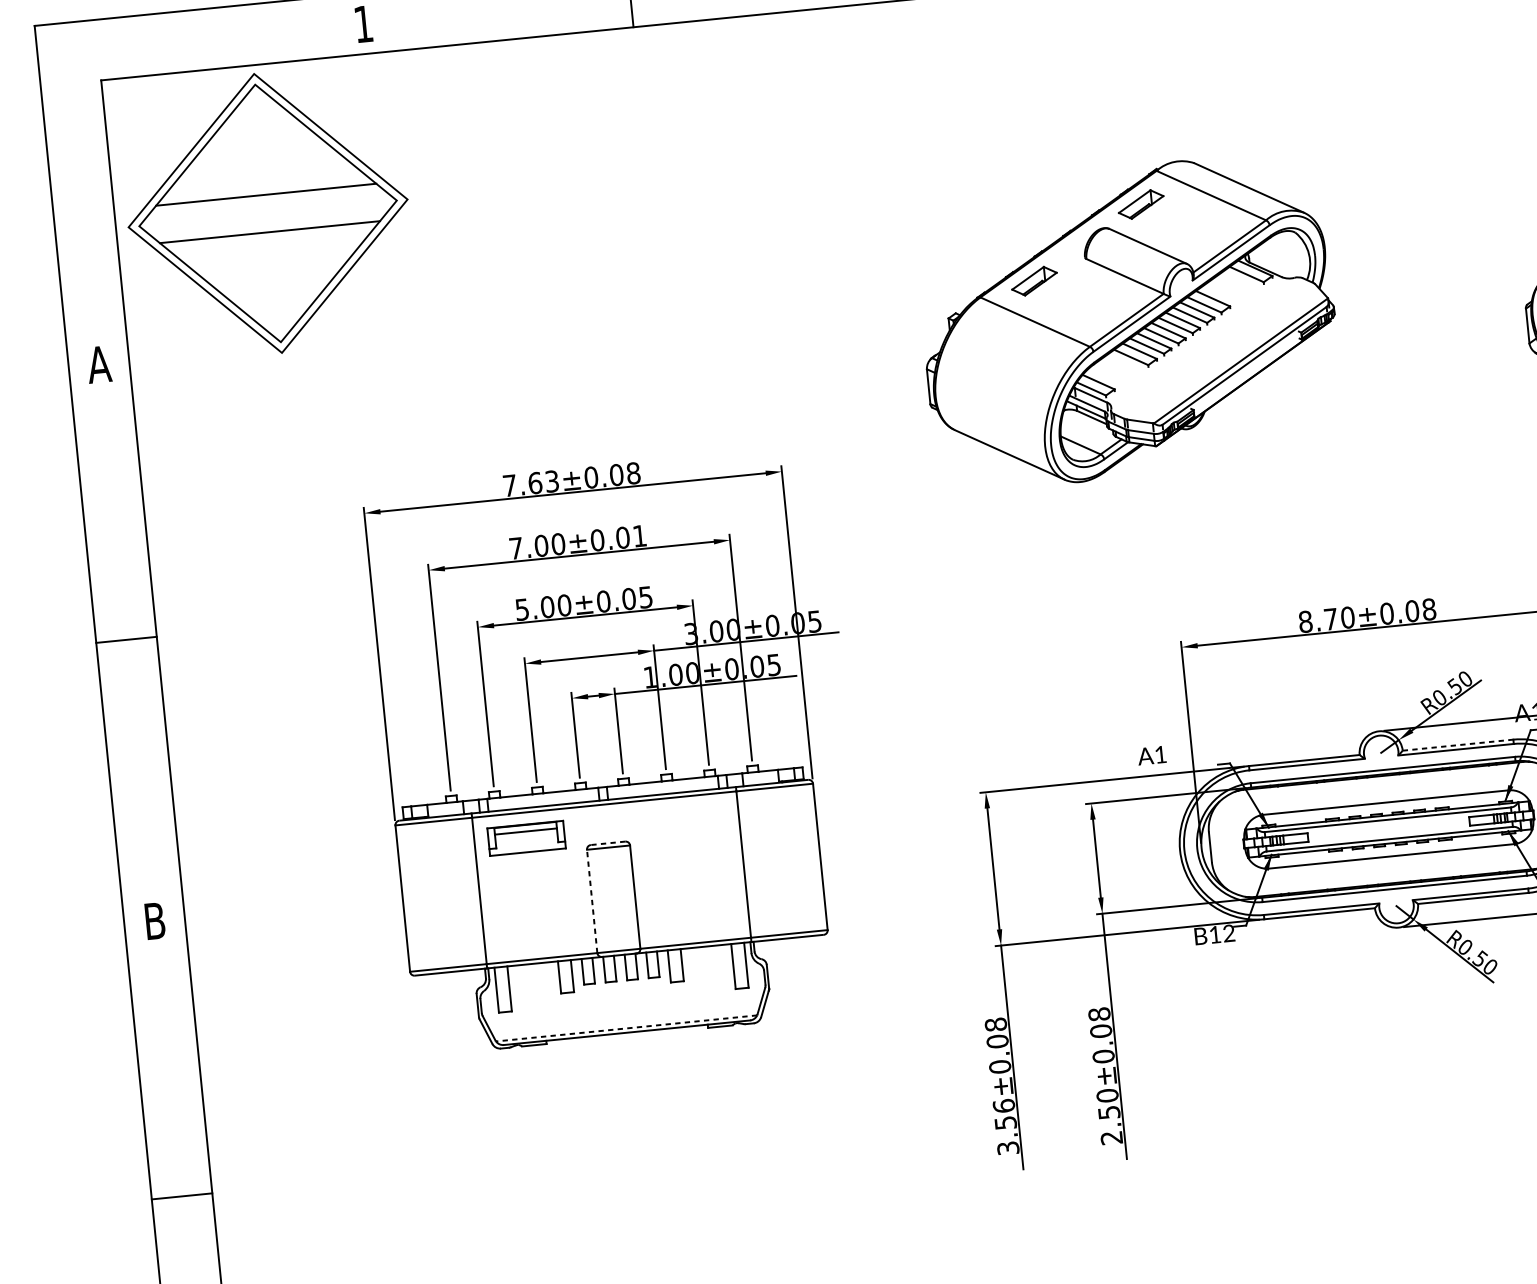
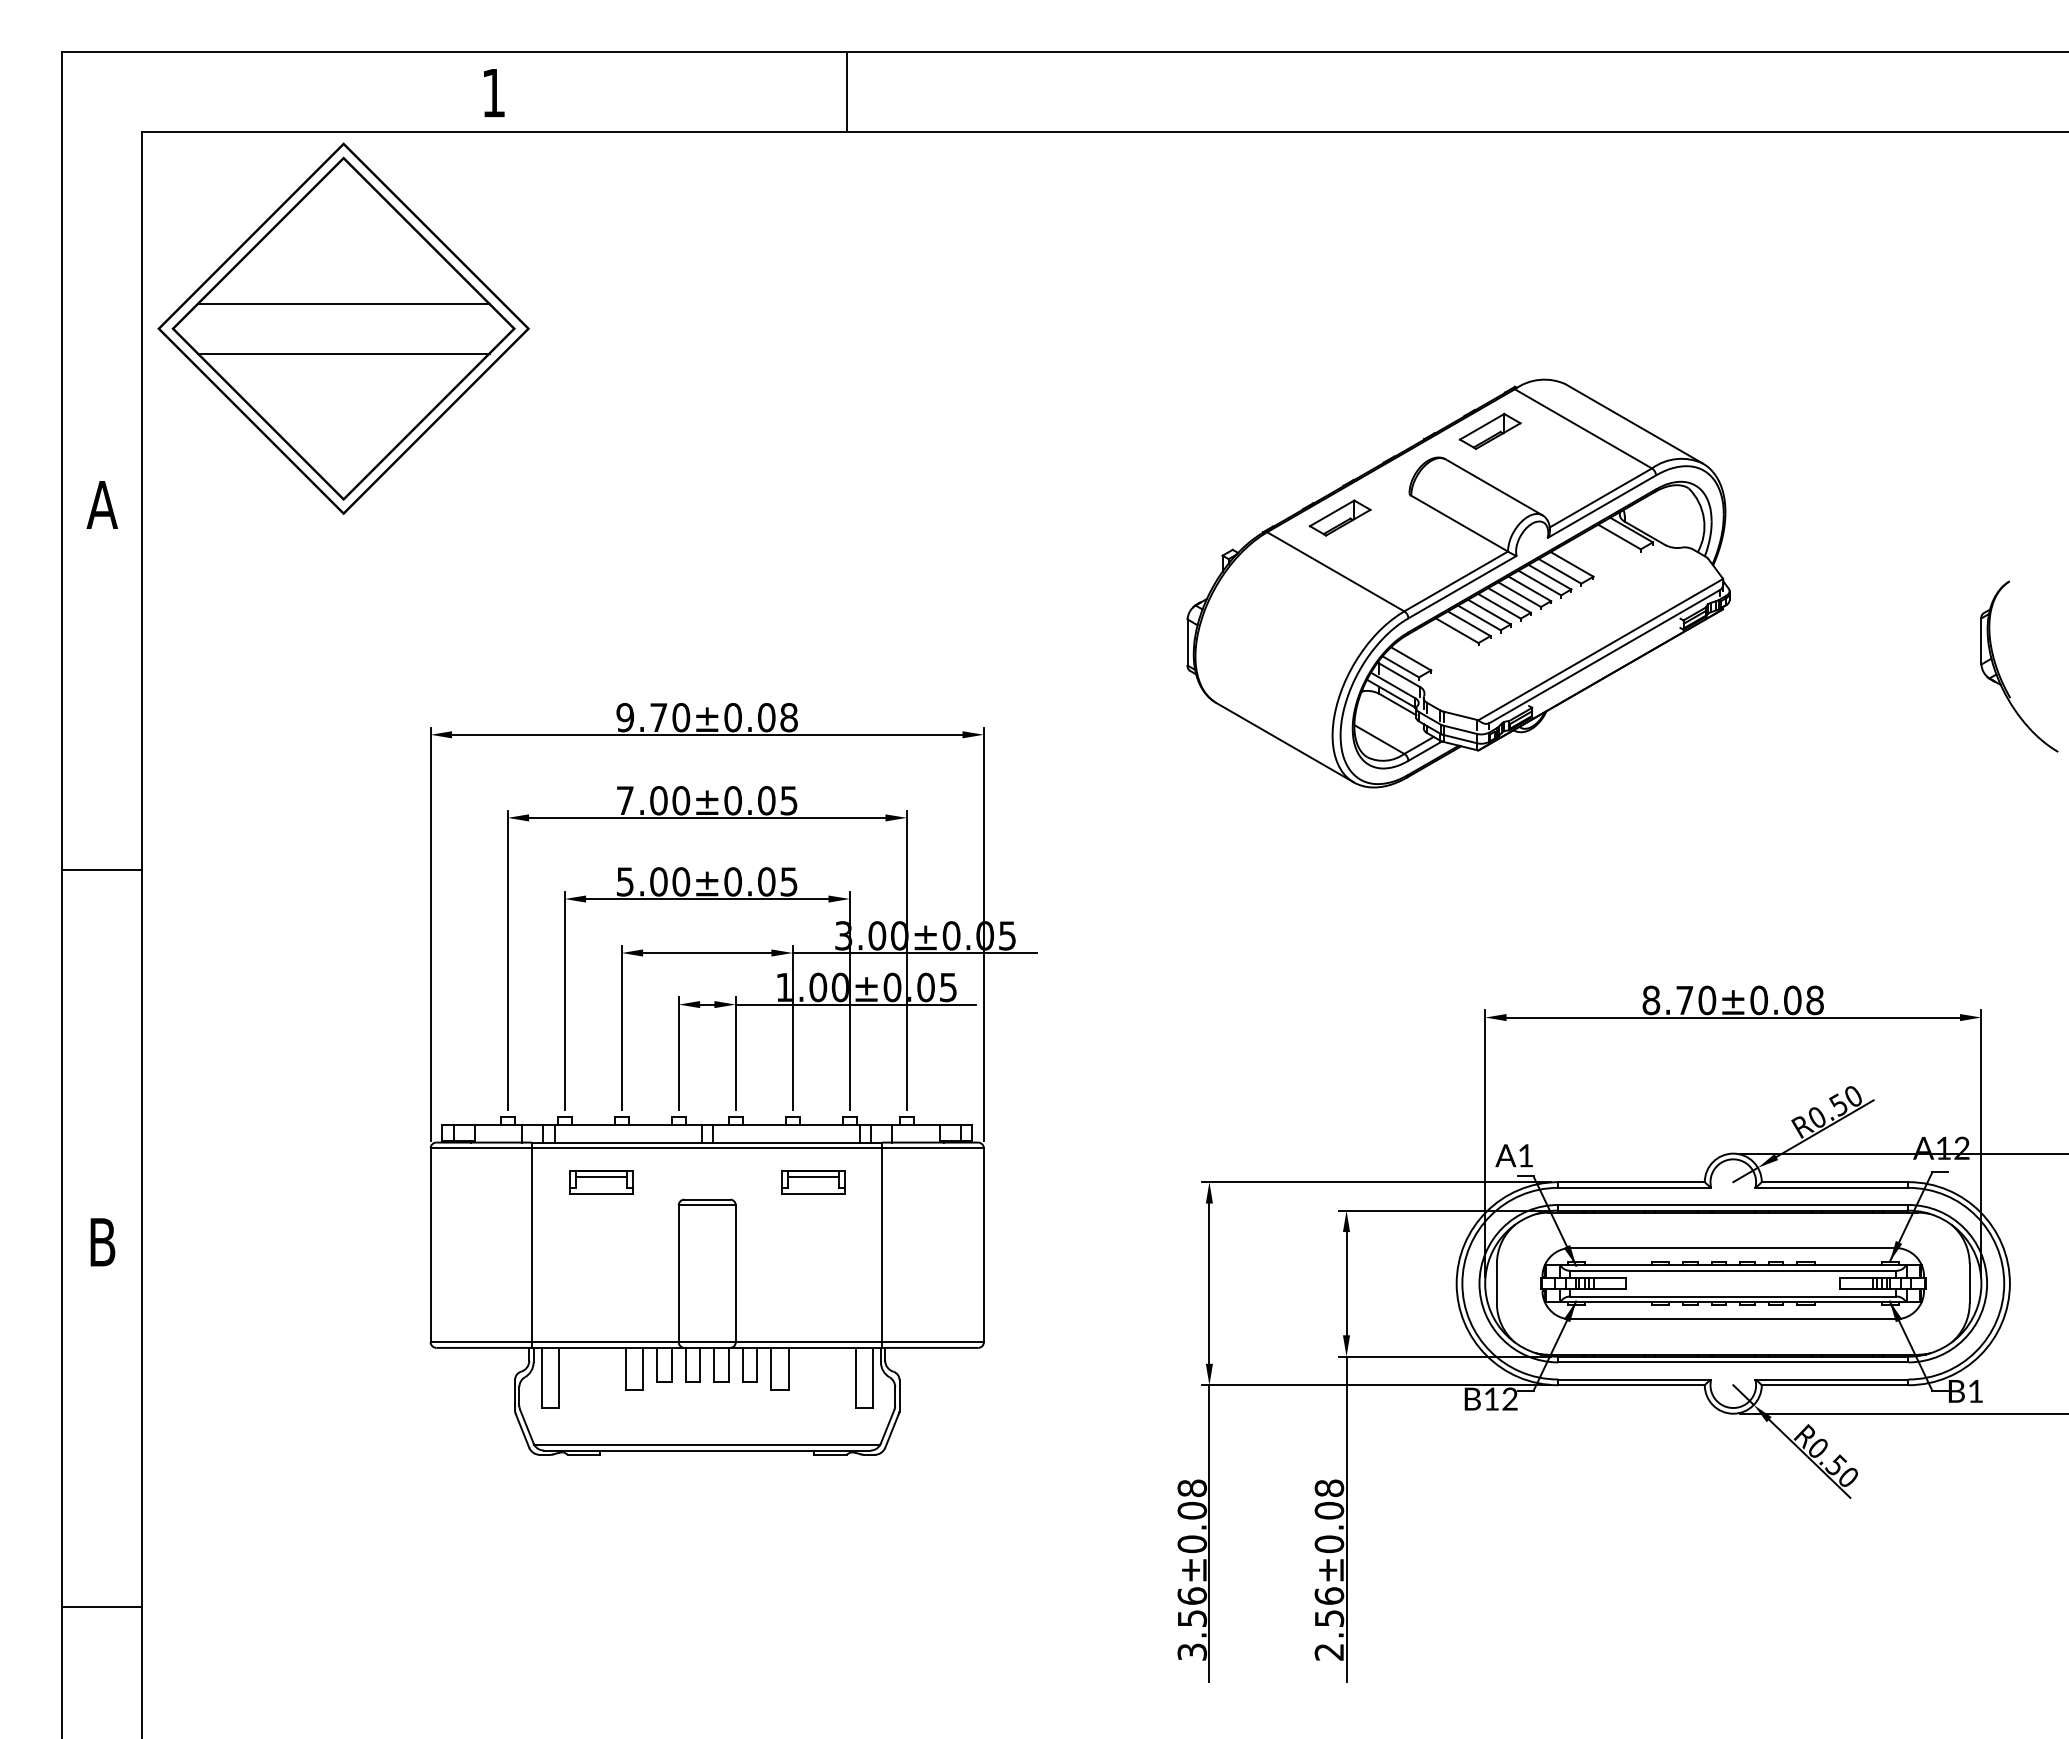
text: (531, 483) -> (653, 717), 7.63±0.08 -> 9.70±0.08
text: (639, 535) -> (788, 800), 7.00±0.01 -> 7.00±0.05
line: (1458, 745) -> (1835, 1182), dashed -> solid
text: (1151, 755) -> (1513, 1155), moved
part: (687, 822) -> (813, 1182), added
part: (527, 838) -> (601, 1182), size x0.62
line: (608, 843) -> (707, 1199), dashed -> solid
line: (591, 901) -> (678, 1273), dashed -> solid
line: (626, 1028) -> (707, 1444), dashed -> solid
text: (1106, 1095) -> (1328, 1595), 2.50±0.08 -> 2.56±0.08

